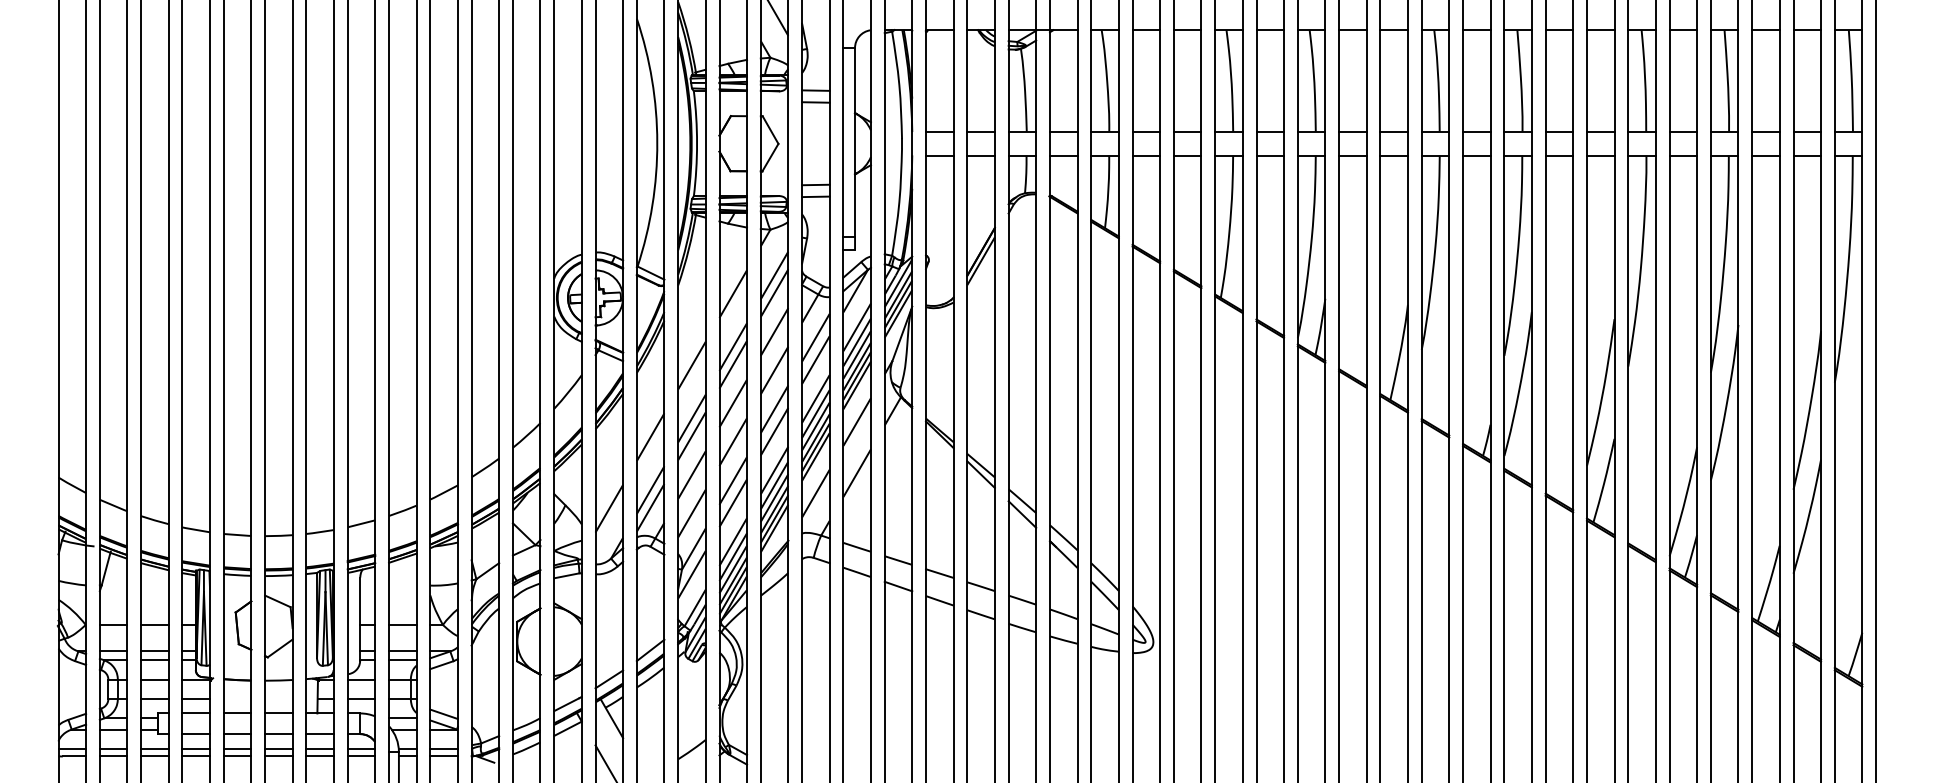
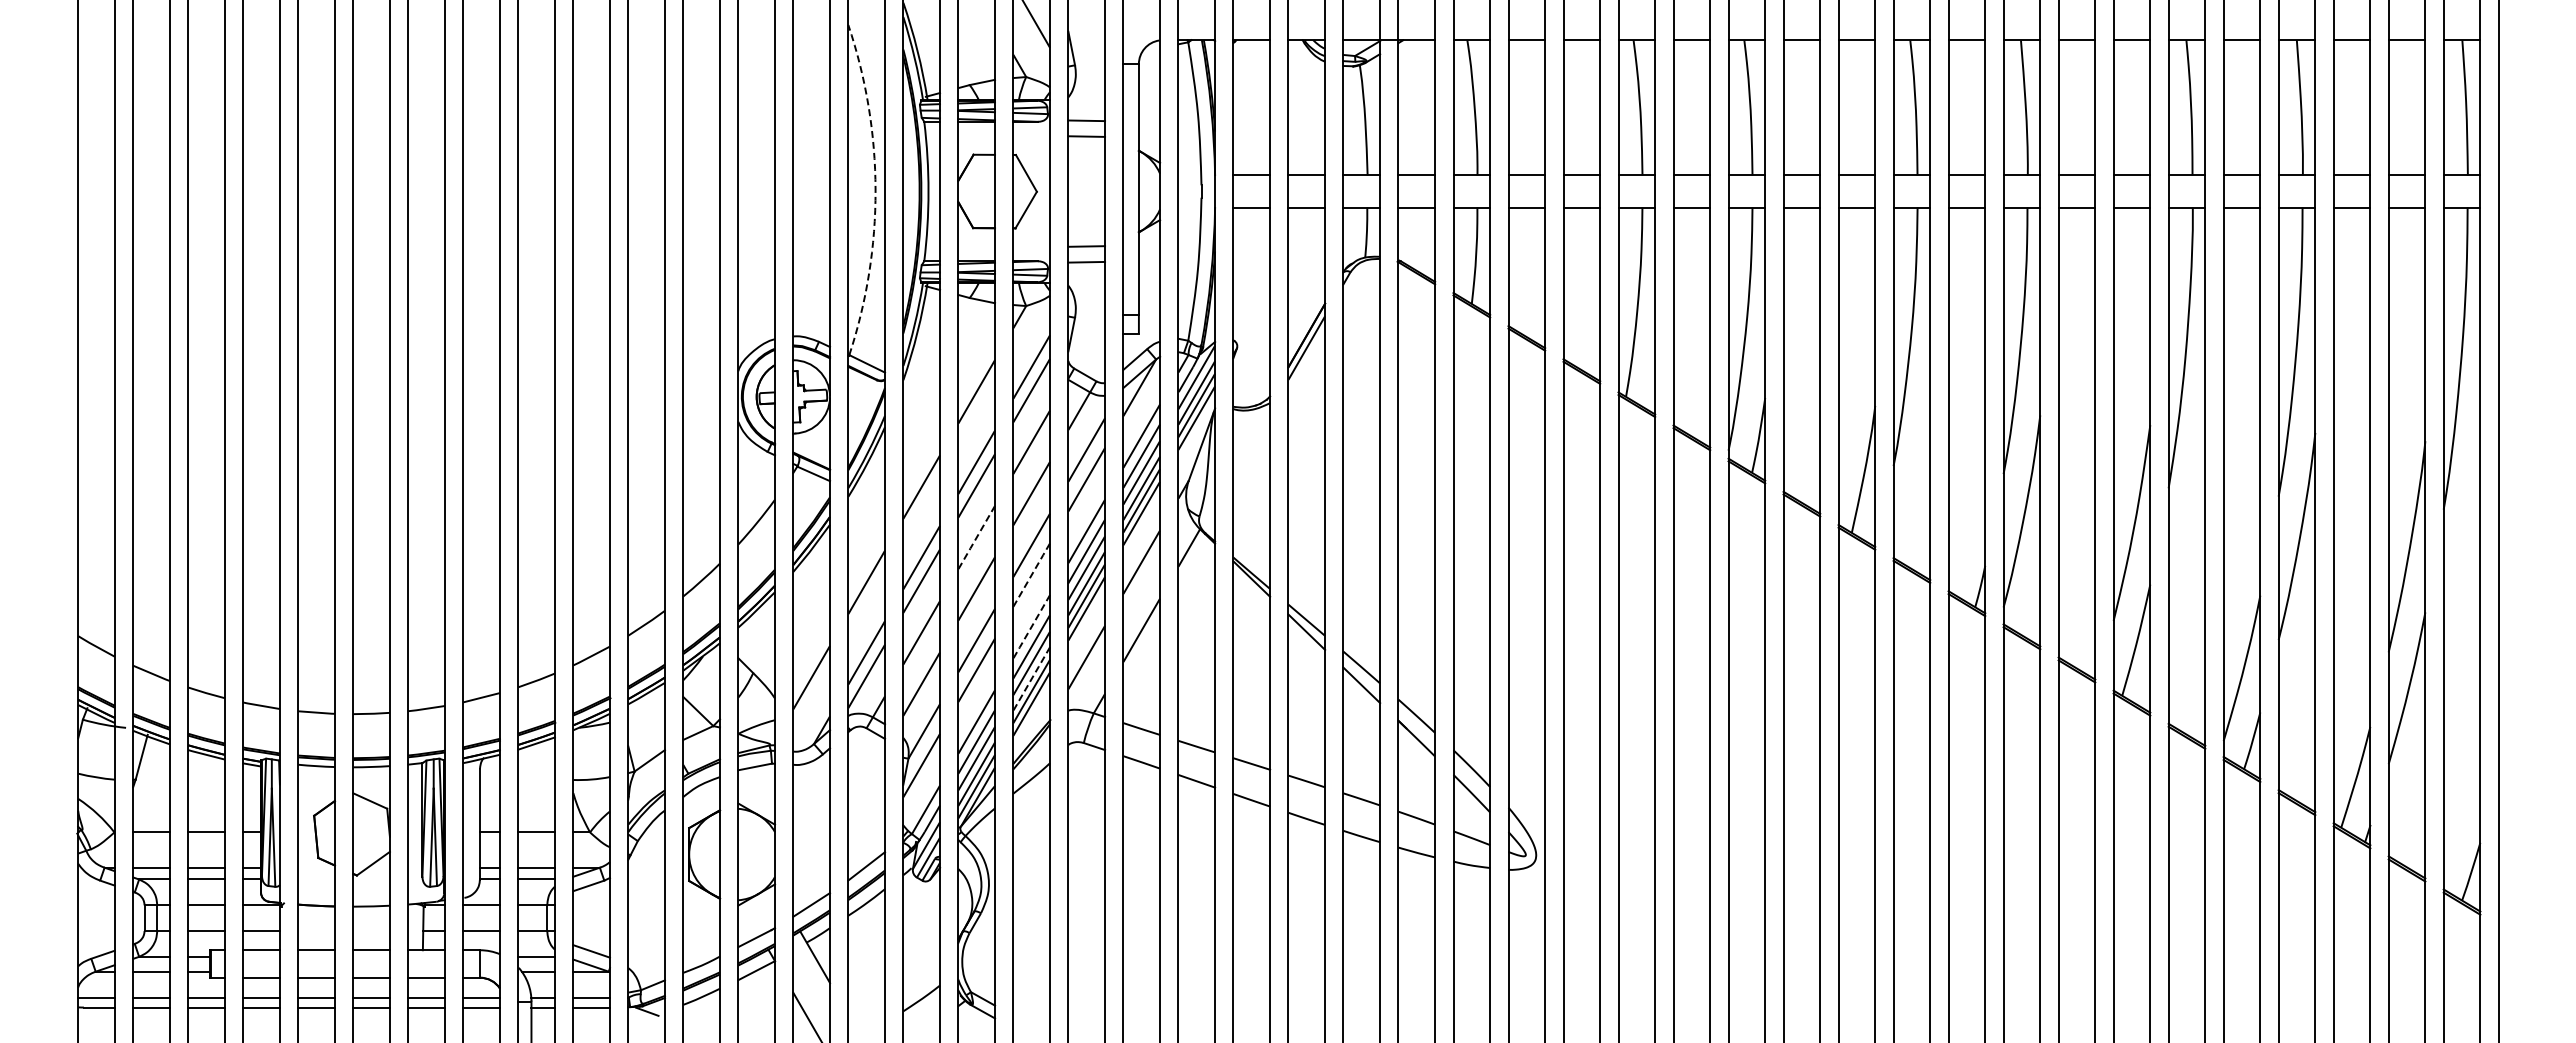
arc: (657, 142) -> (875, 190), solid -> dashed
line: (733, 404) -> (976, 538), solid -> dashed
line: (774, 431) -> (1031, 574), solid -> dashed
line: (774, 471) -> (1031, 627), solid -> dashed
line: (774, 509) -> (1031, 678), solid -> dashed

